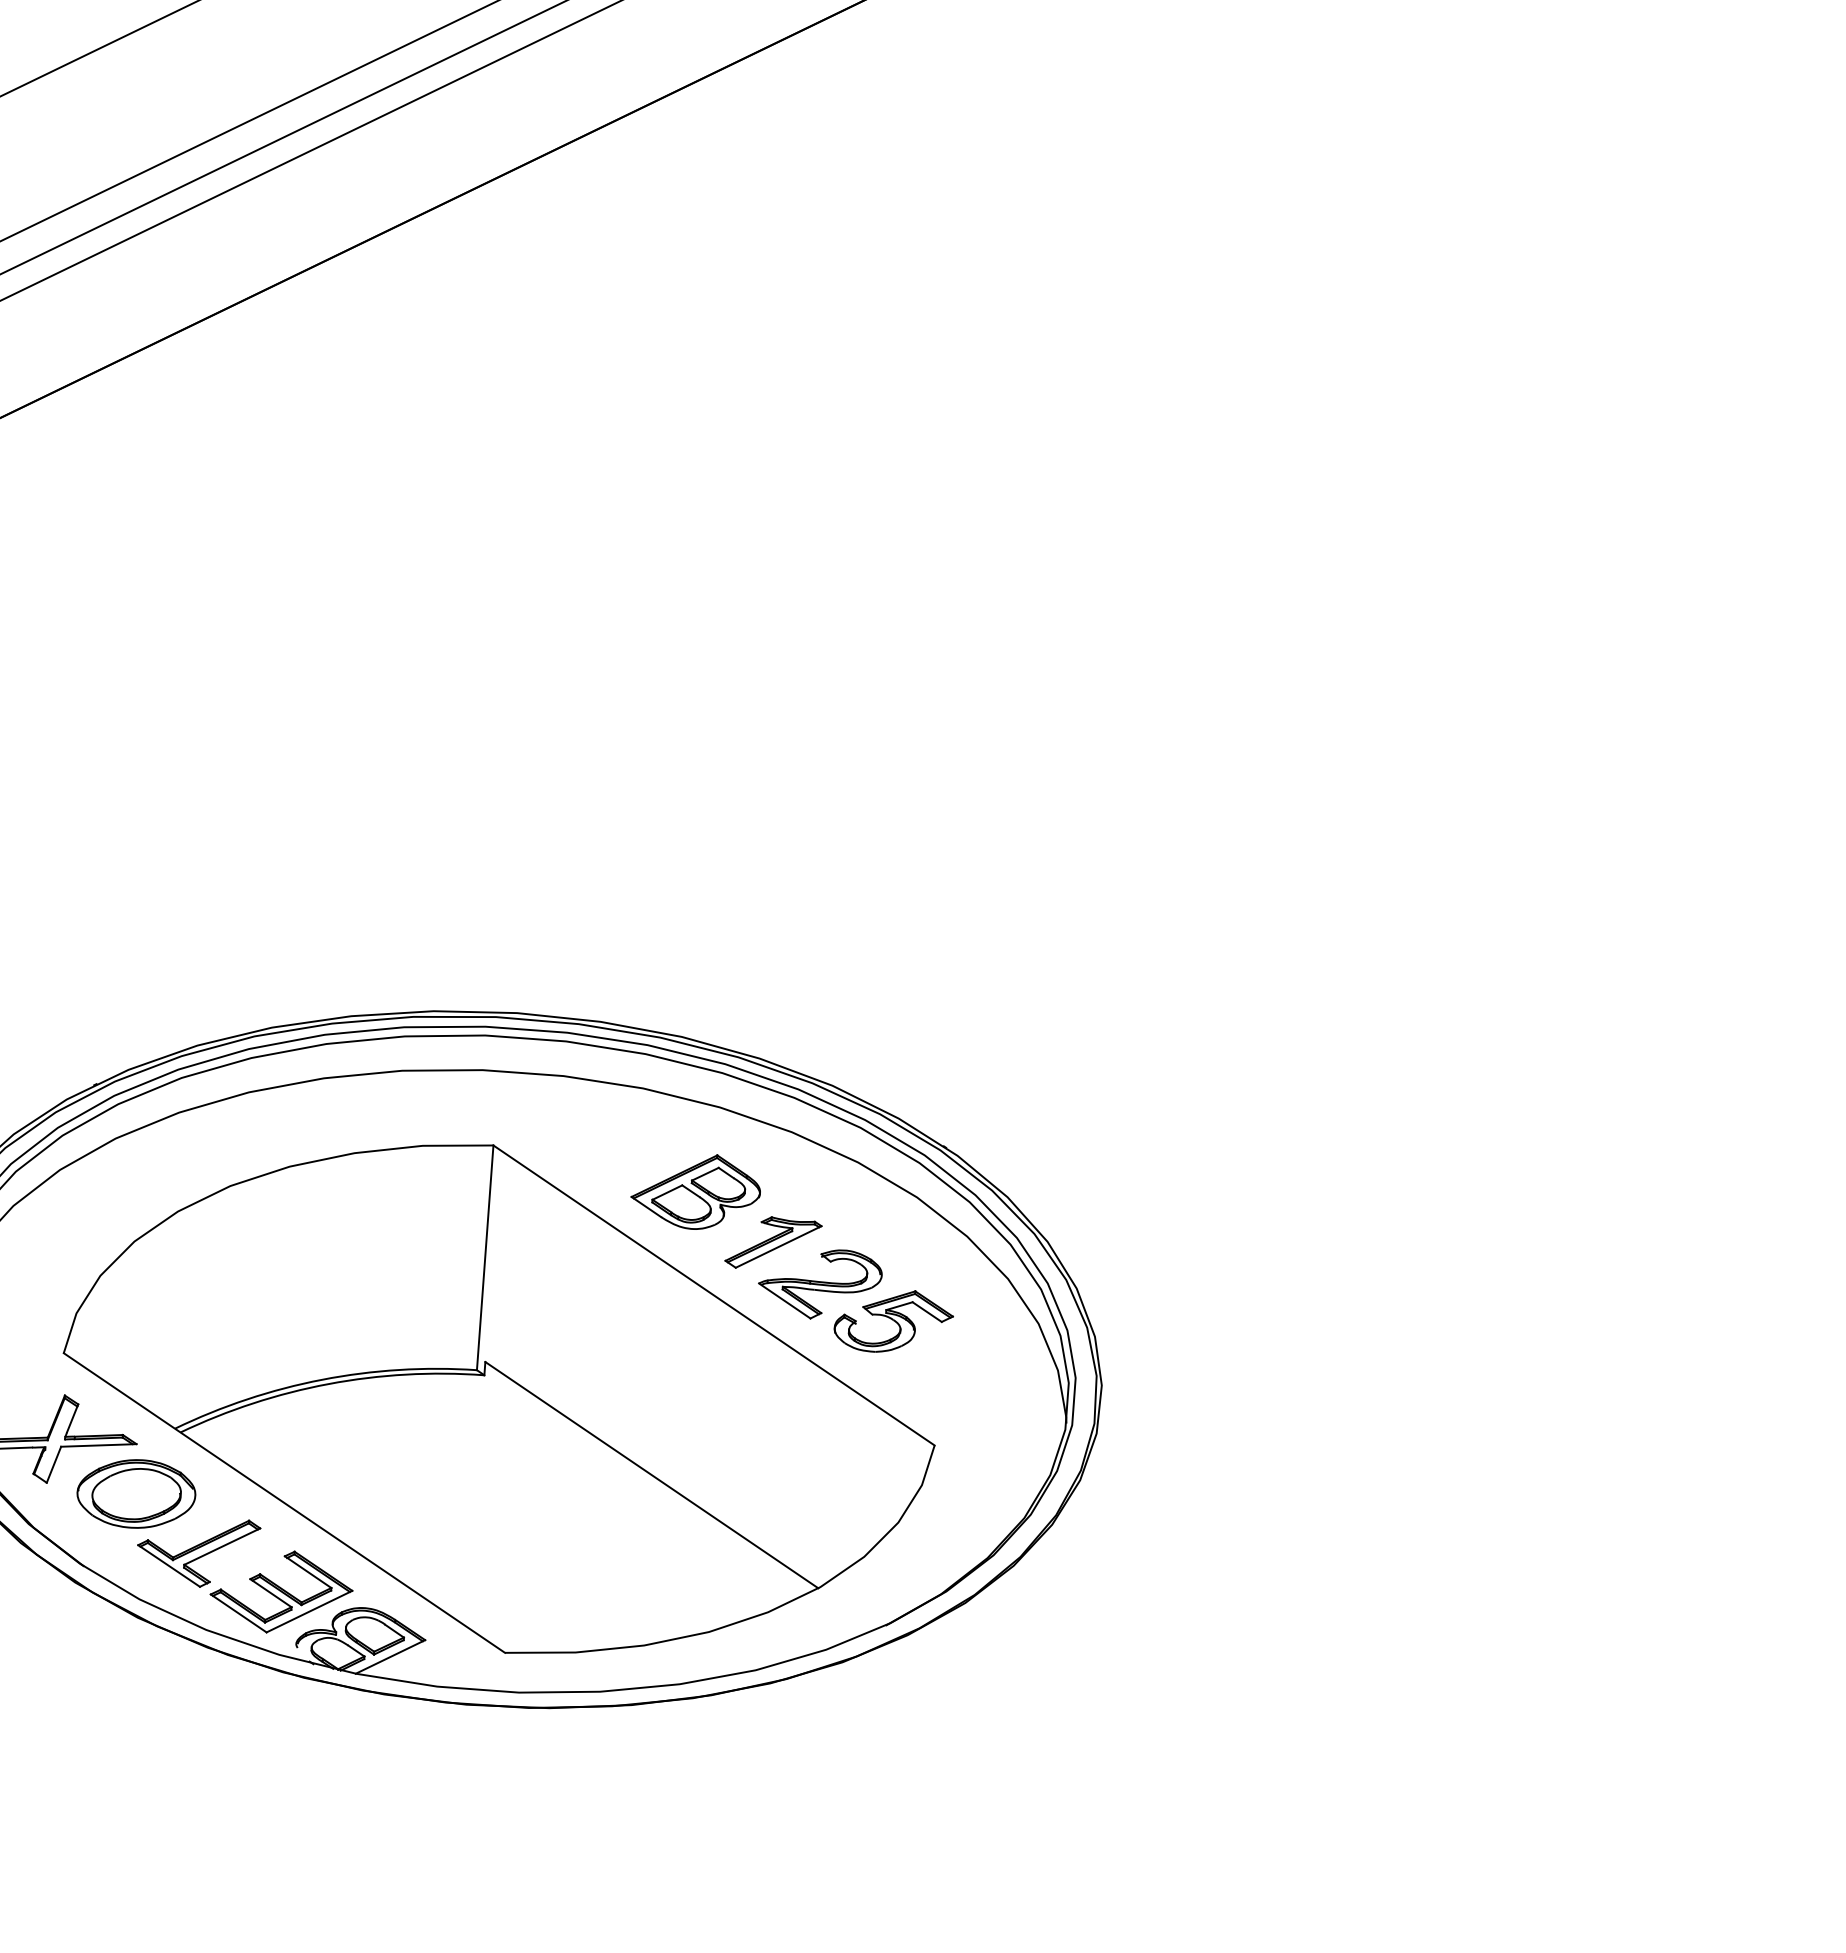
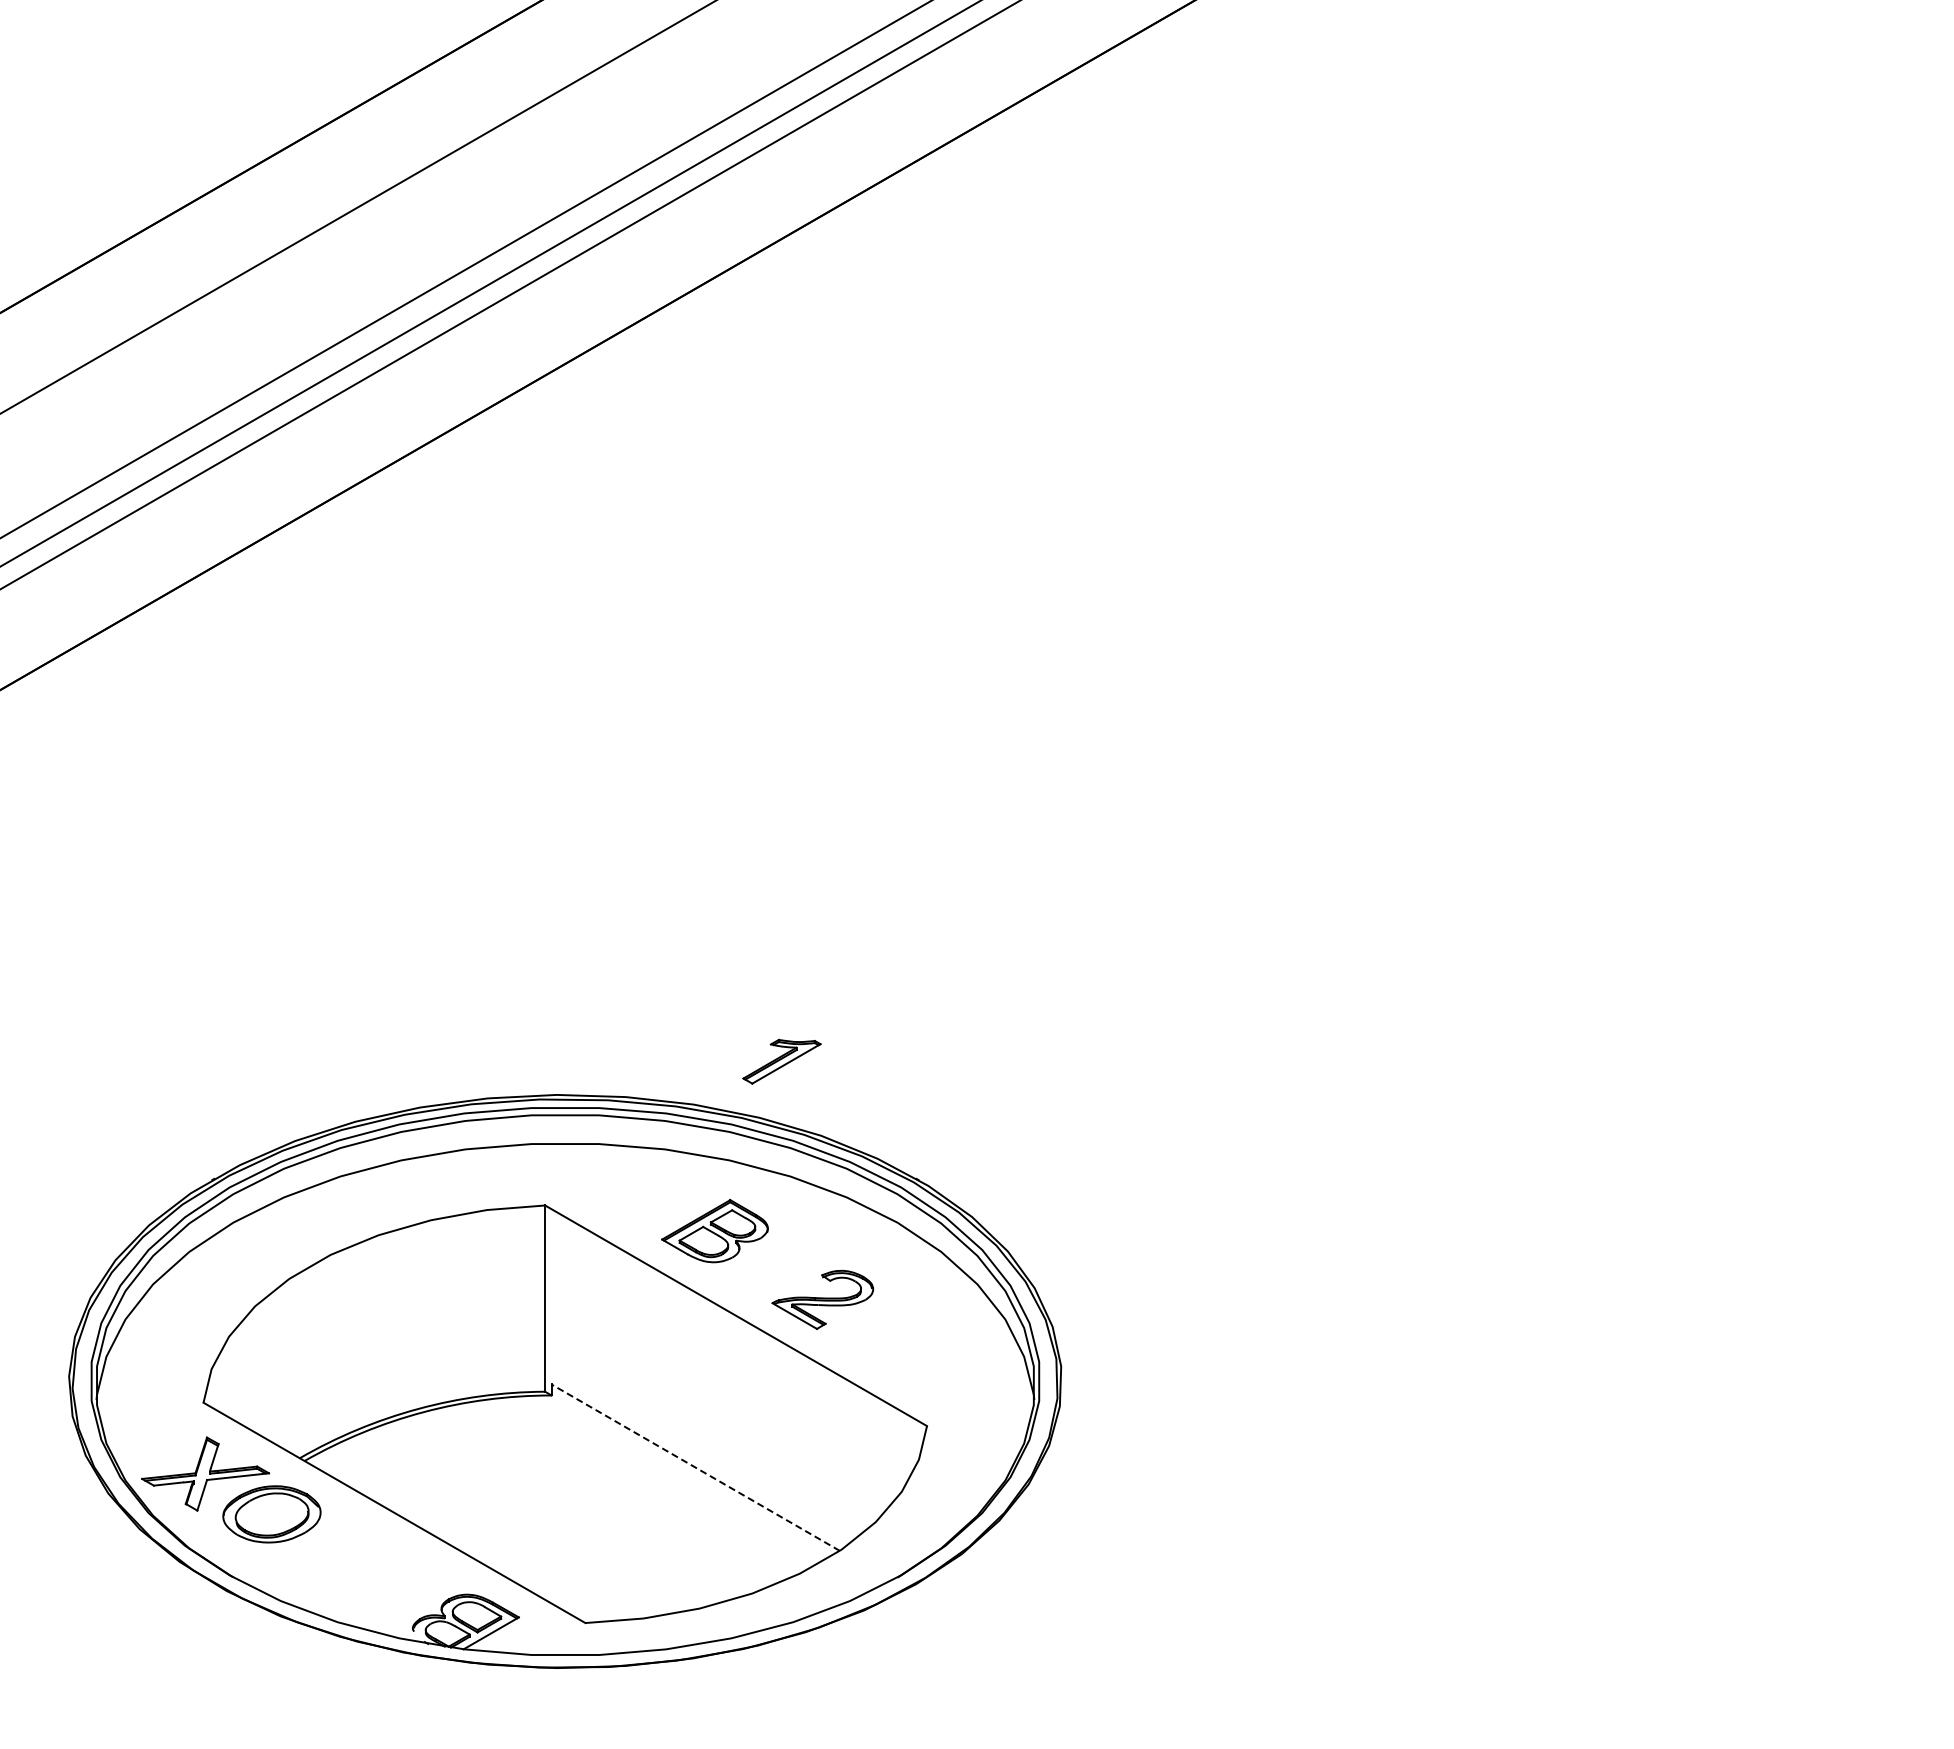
part: (772, 1243) -> (781, 1061), moved
part: (893, 1321) -> (885, 1326), removed
line: (651, 1474) -> (695, 1467), solid -> dashed
part: (243, 1574) -> (365, 1574), removed

